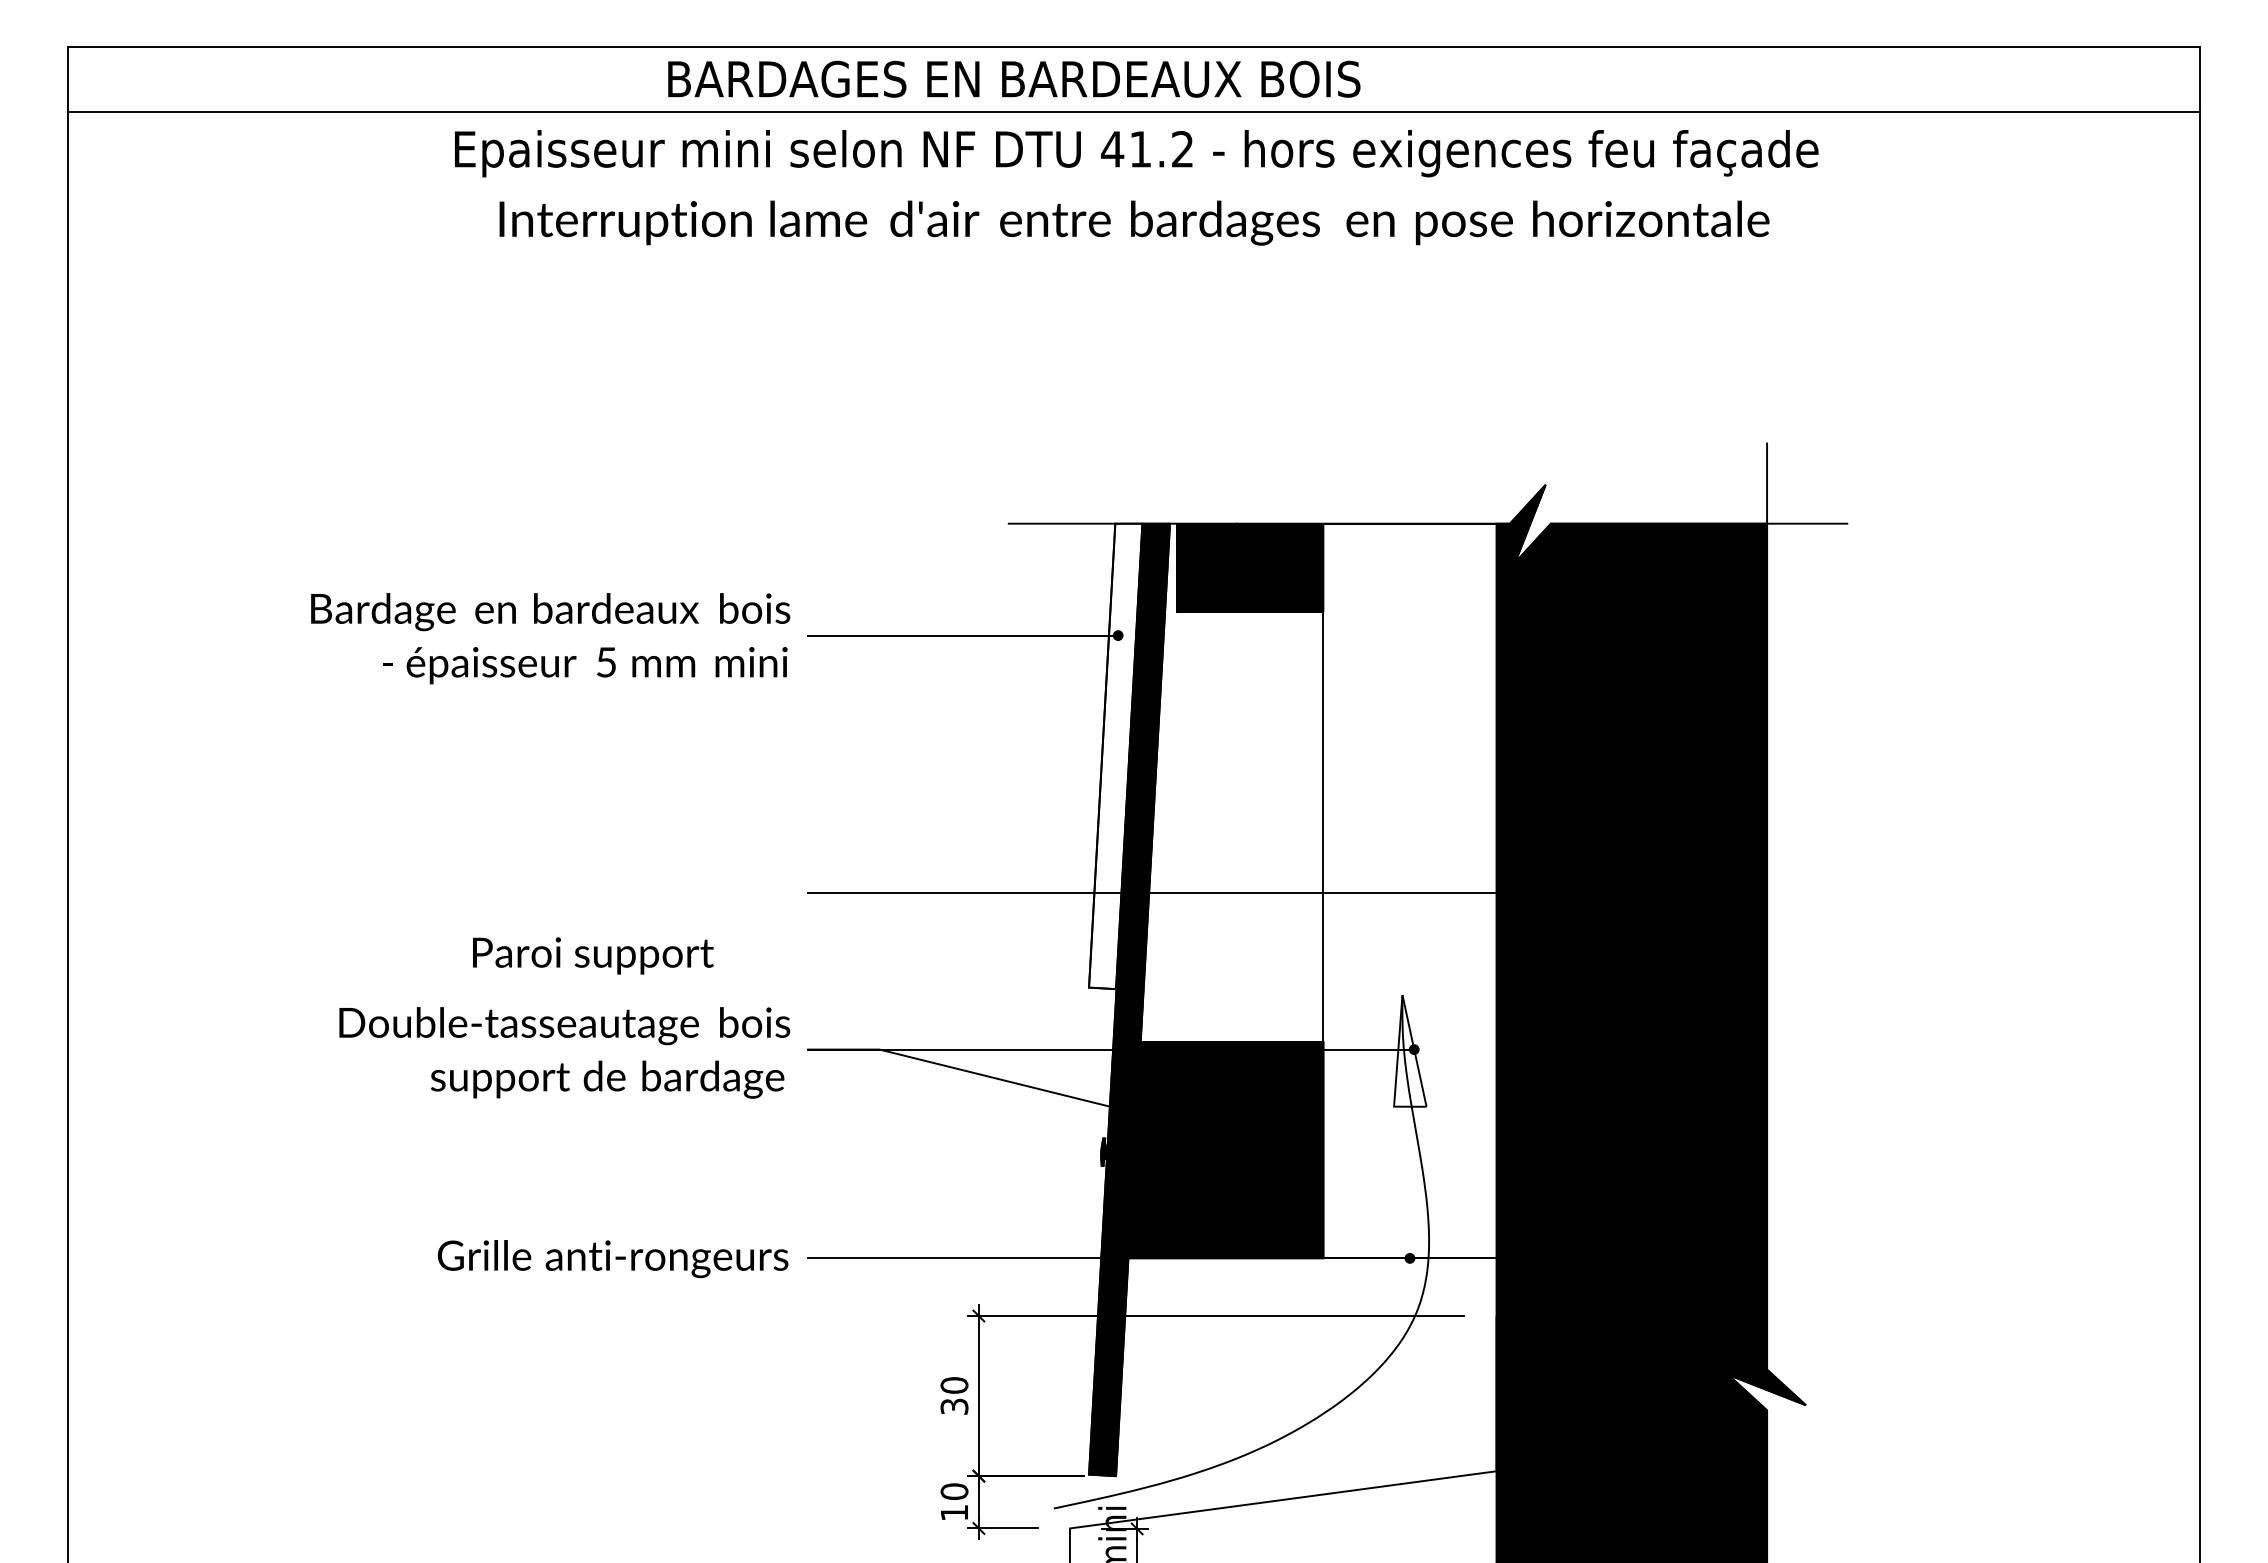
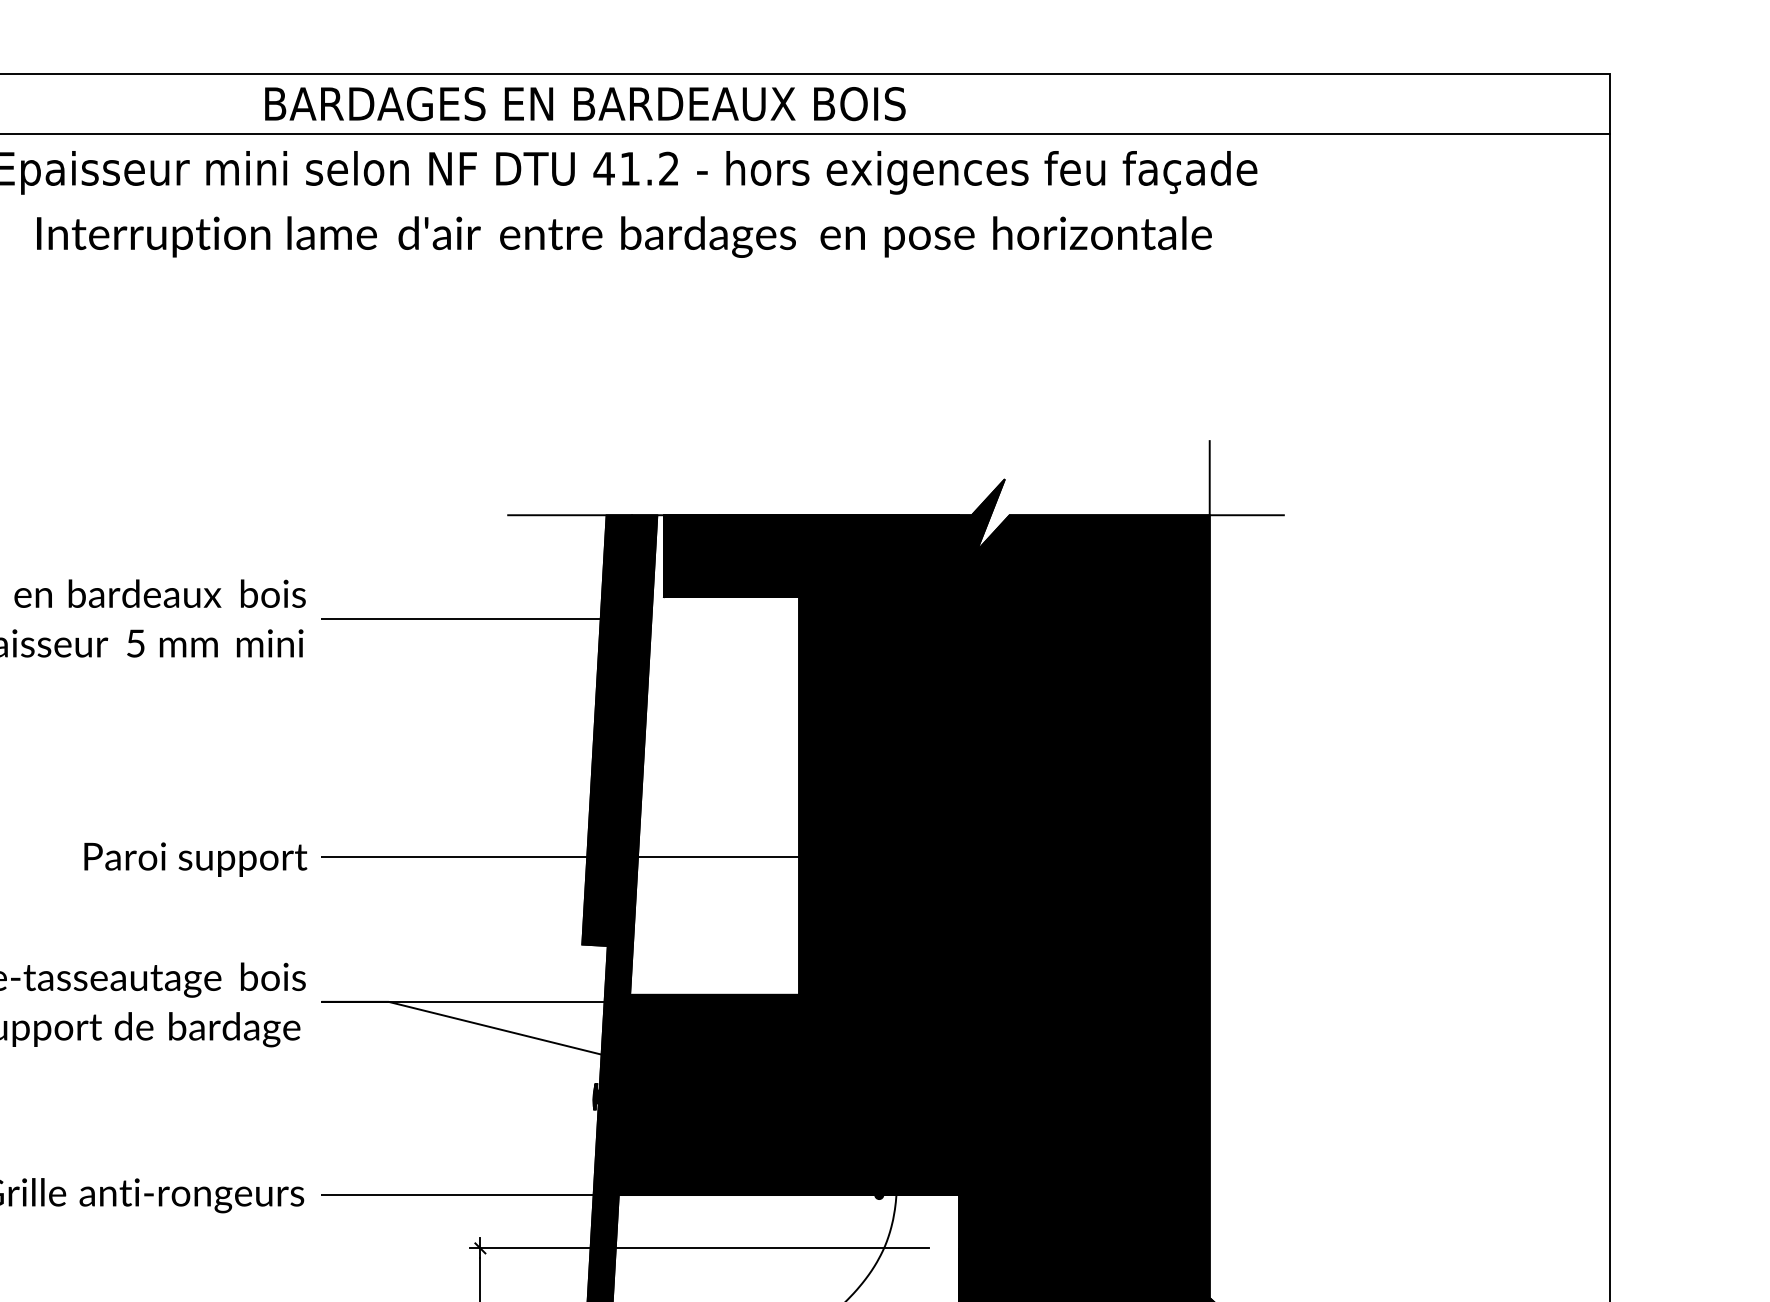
text: (1014, 78) -> (585, 103), moved
fill: (1115, 756) -> (606, 730), added
fill: (1409, 890) -> (878, 854), added
text: (593, 955) -> (195, 859), moved

